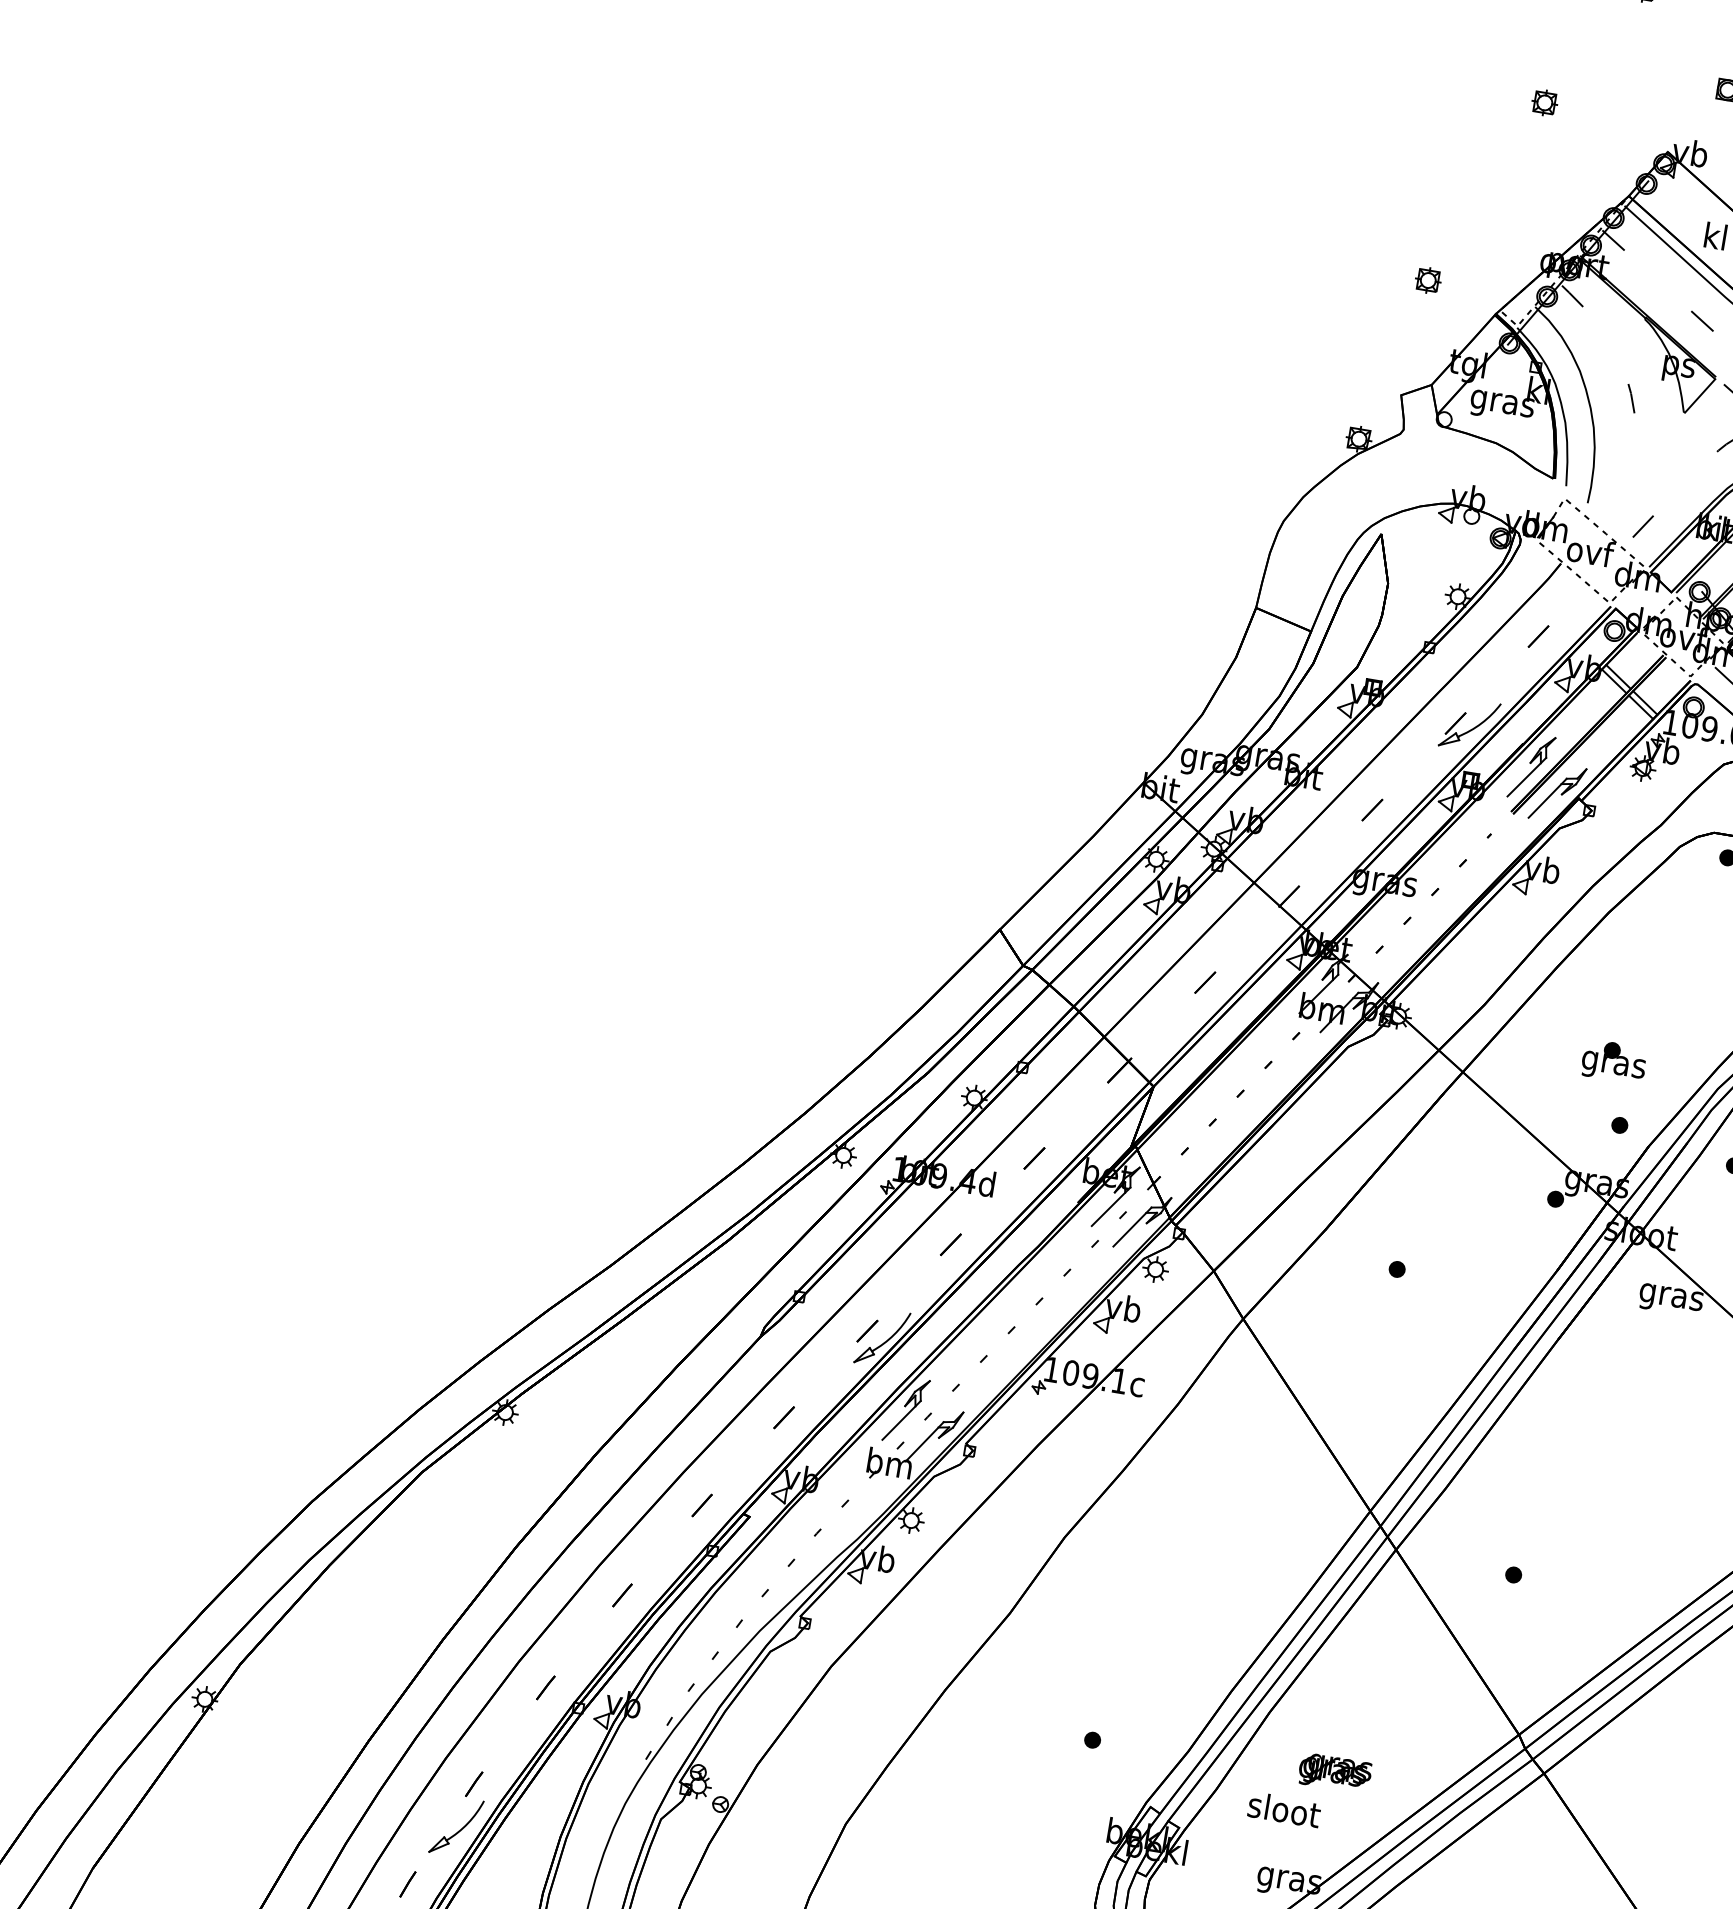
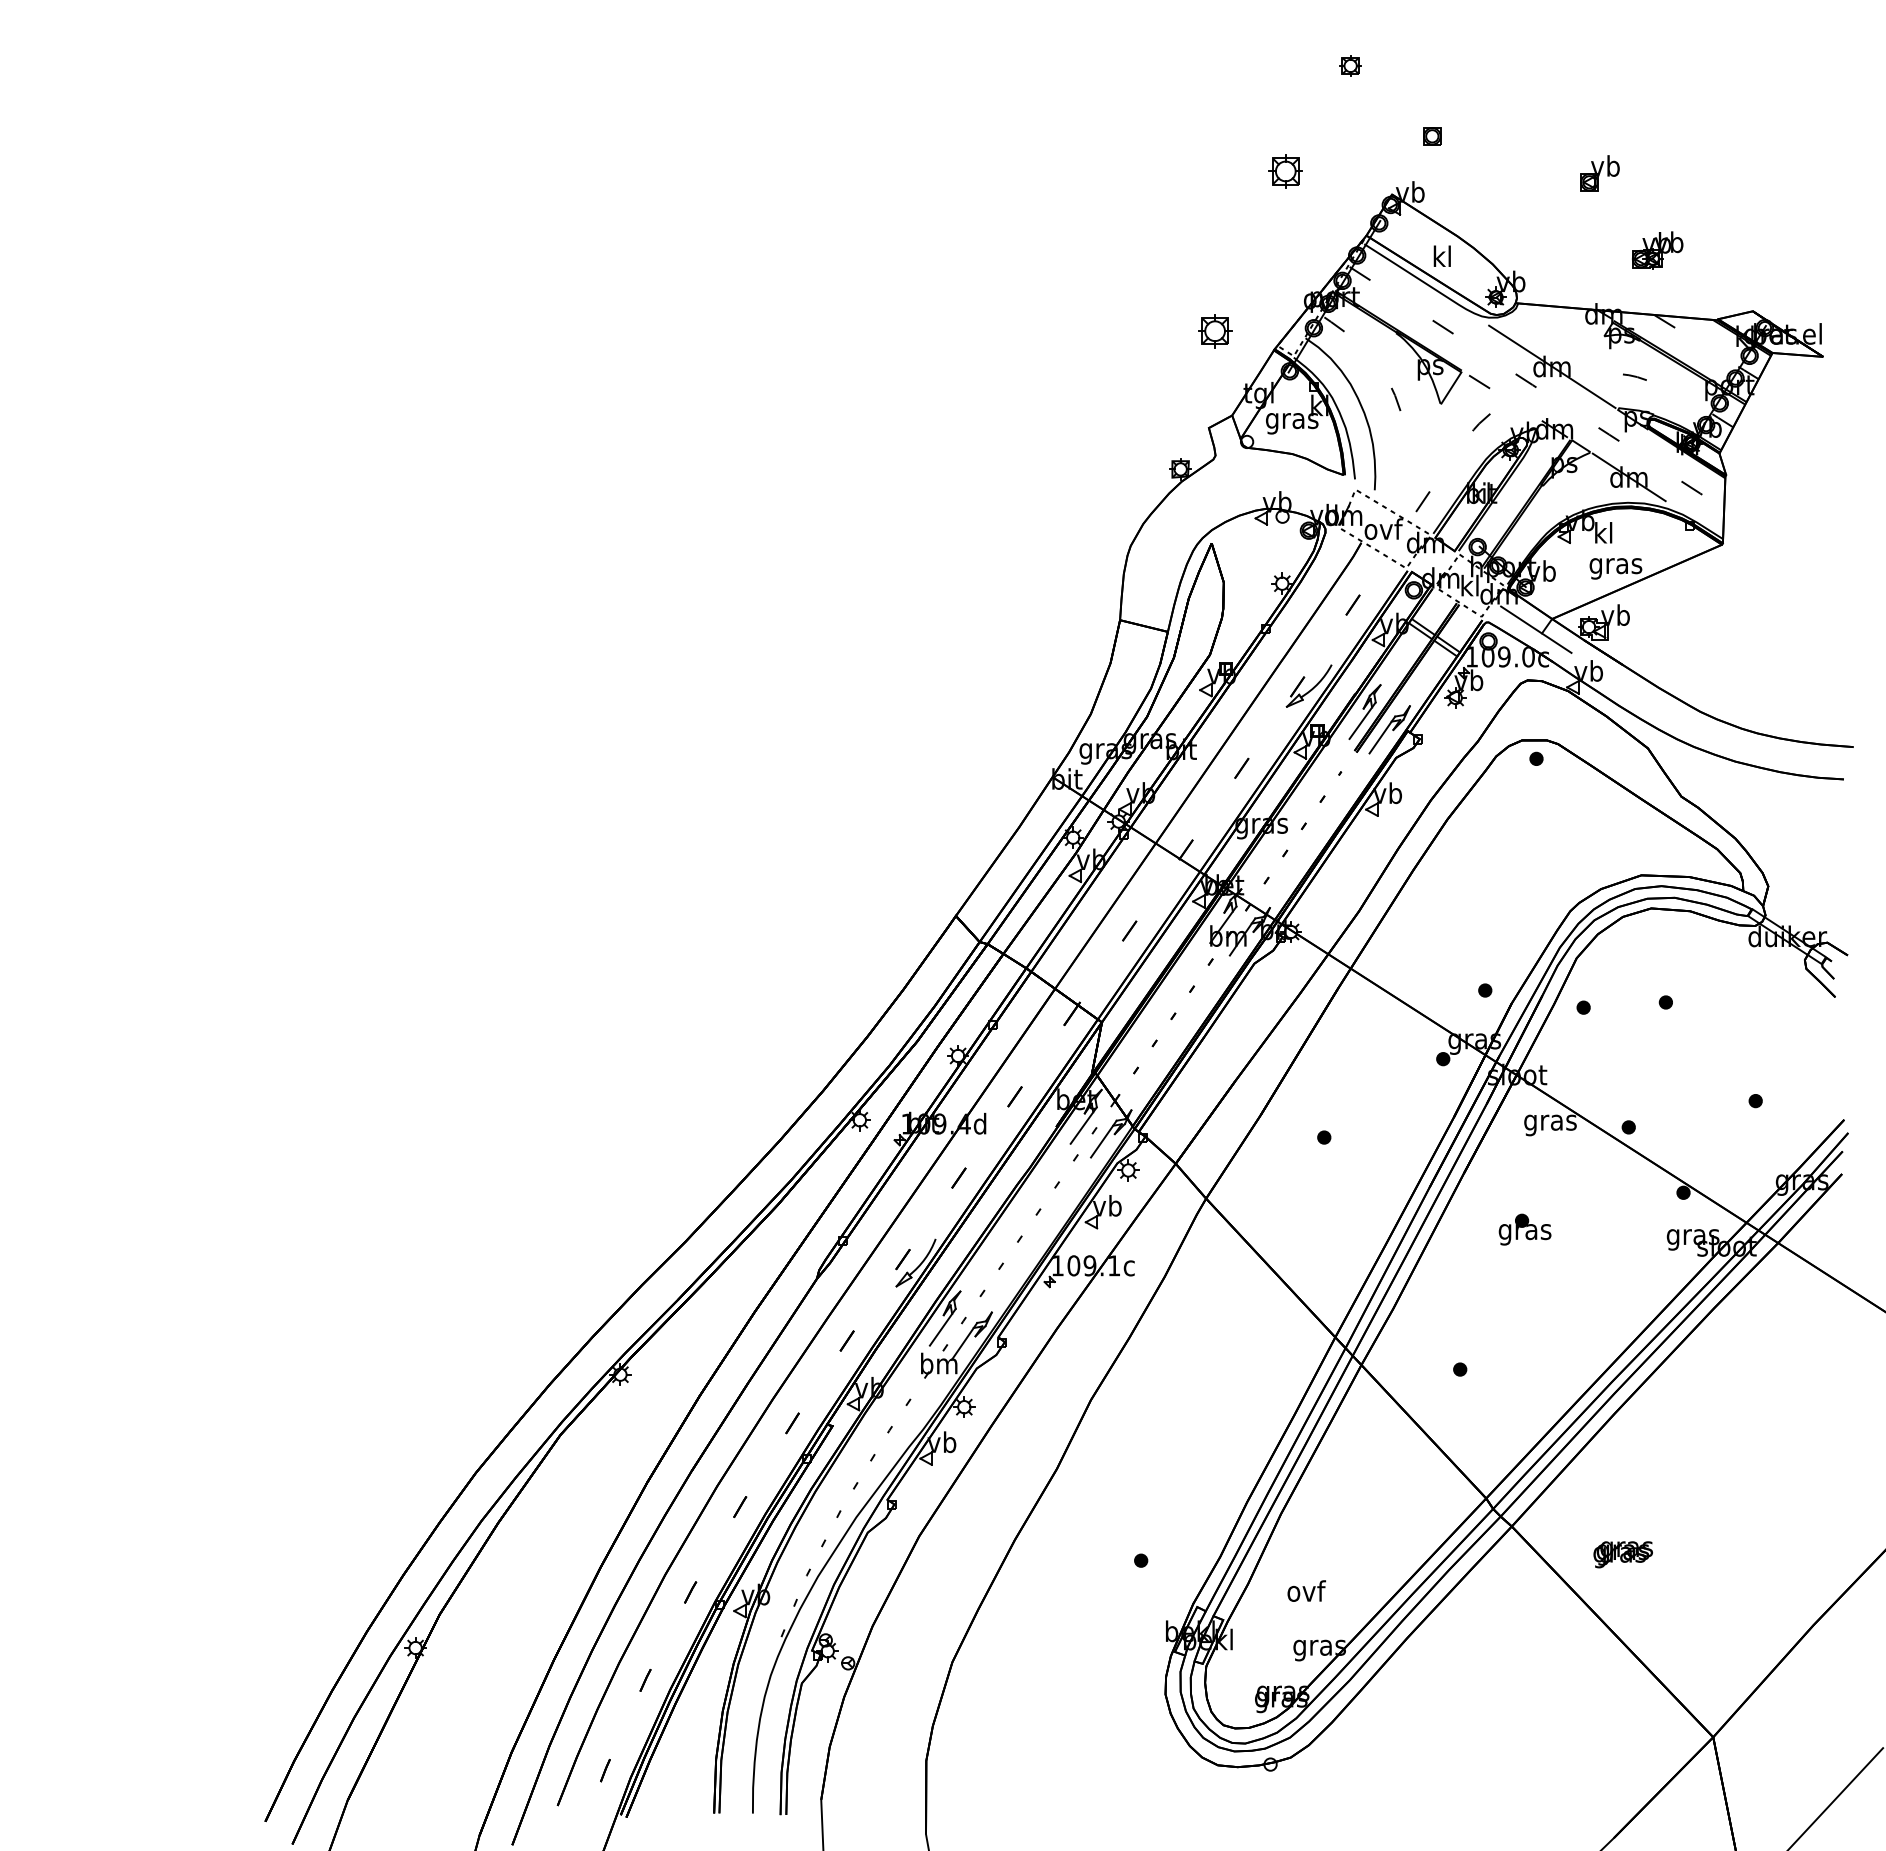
part: (1544, 102) -> (1285, 171), size x1.6
part: (1428, 280) -> (1215, 331), size x1.6
text: (1683, 636) -> (1470, 585), ovf -> kl
part: (1613, 1061) -> (1524, 1229), moved
text: (1334, 1772) -> (1622, 1554), moved
text: (1283, 1808) -> (1305, 1590), sloot -> ovf
part: (455, 1826) -> (636, 1717), removed

